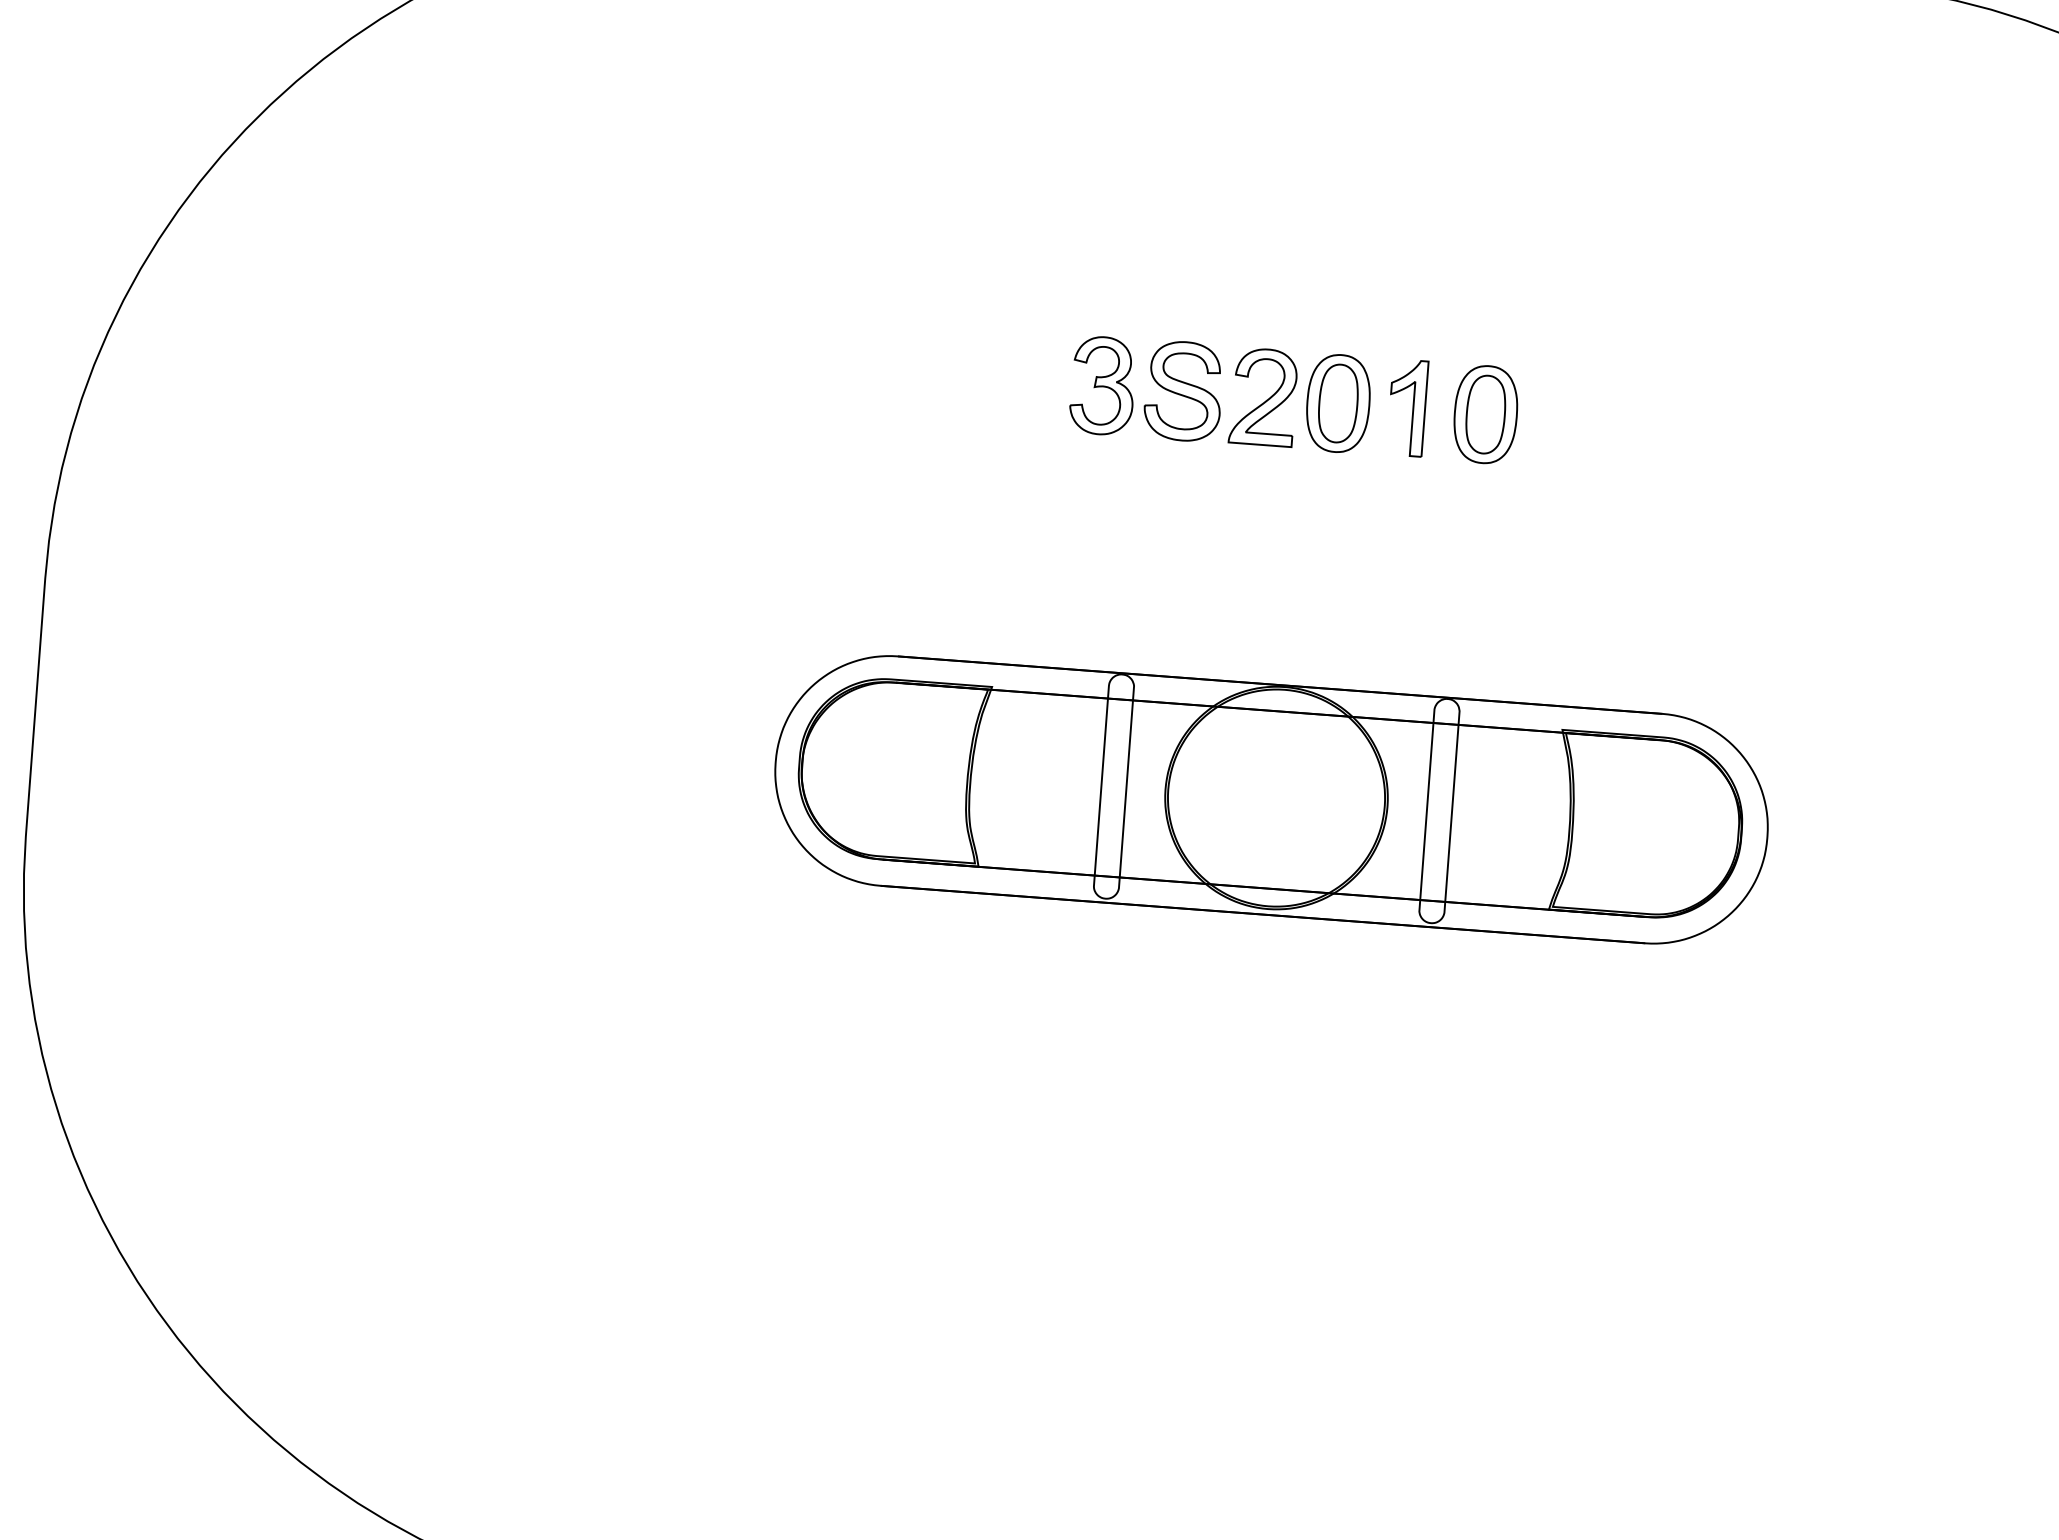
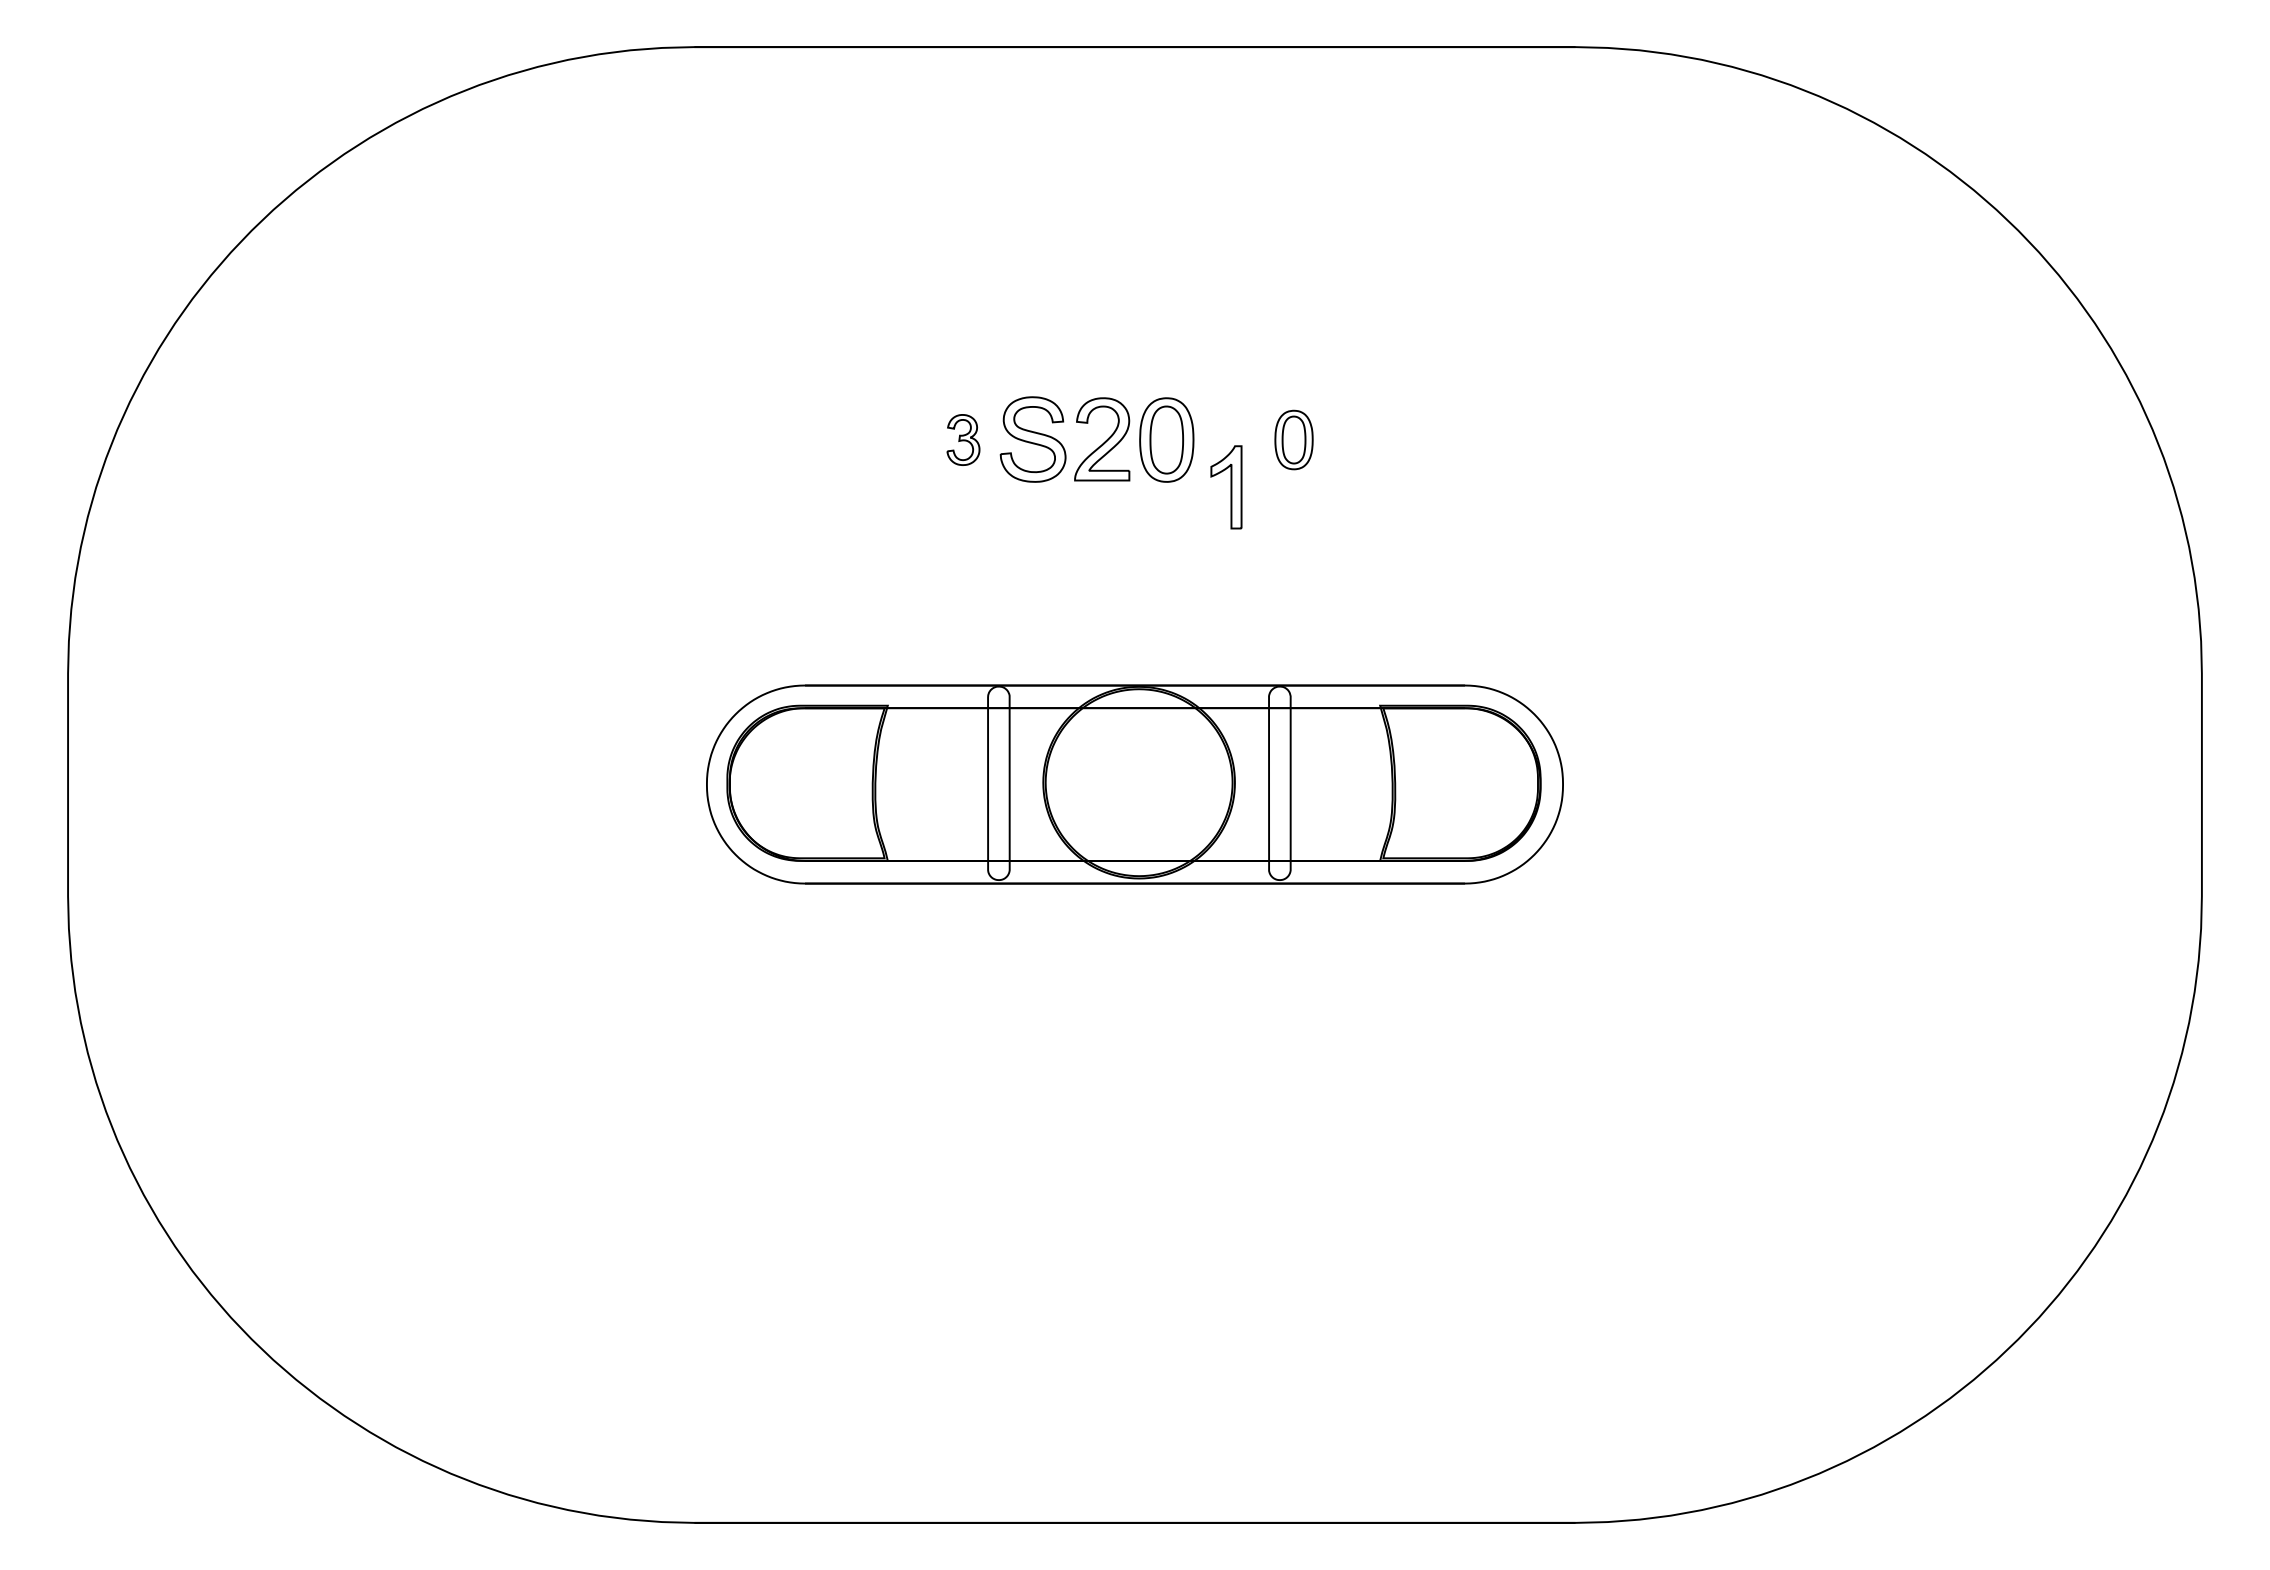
part: (1102, 385) -> (963, 439), size x0.6
part: (1407, 408) -> (1226, 487), moved
part: (1485, 413) -> (1293, 439), size x0.7

